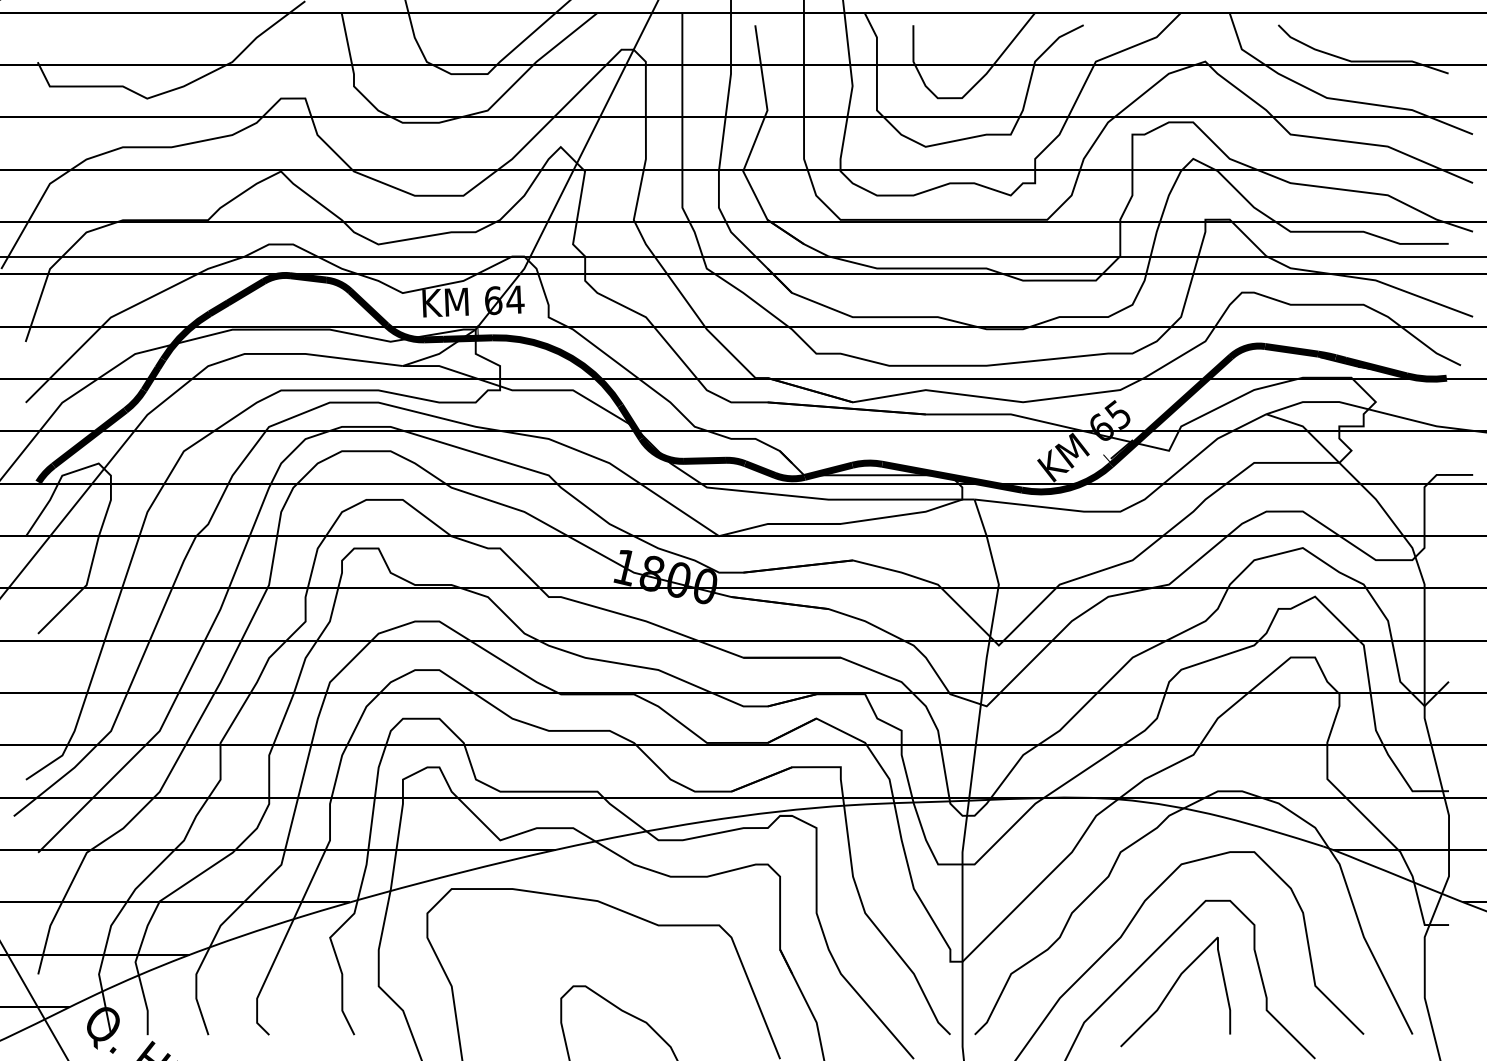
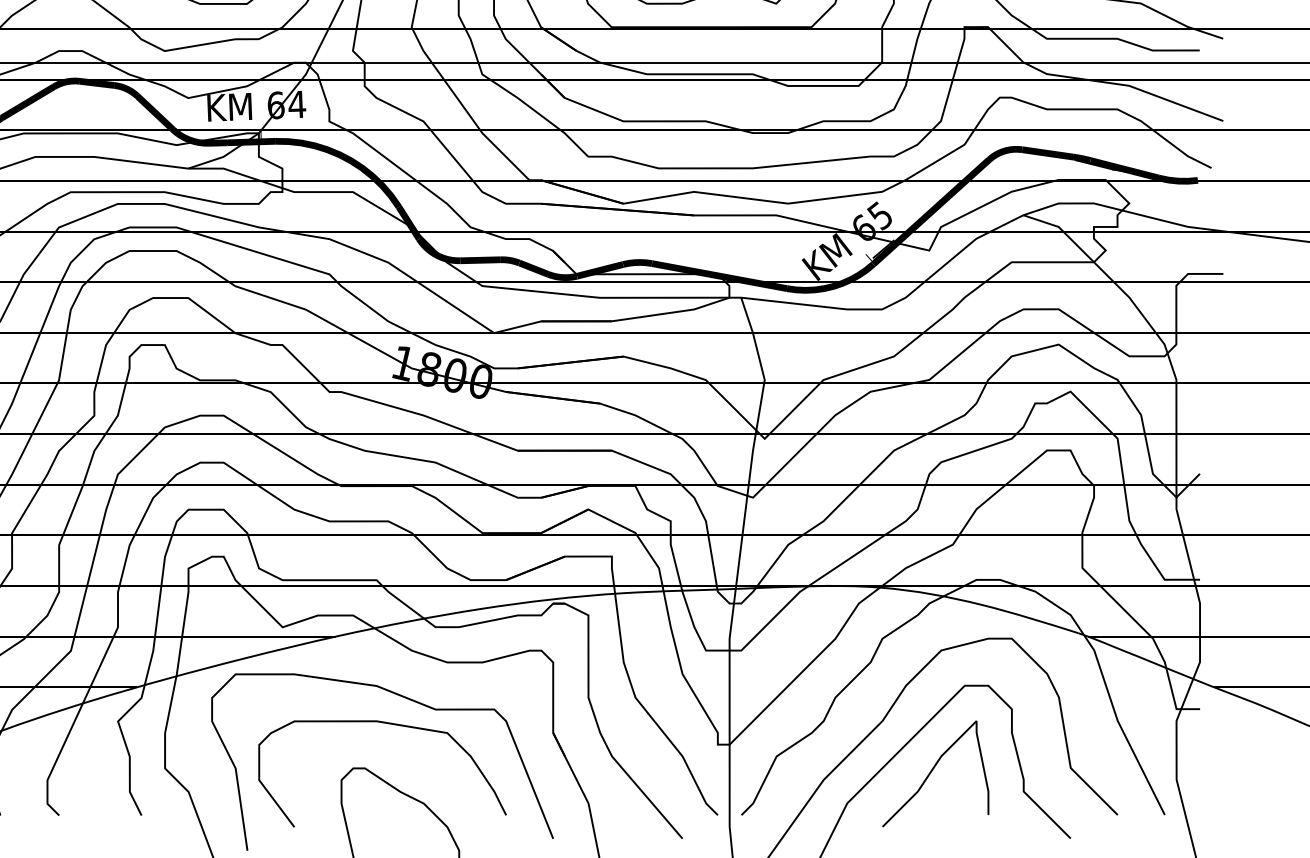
curve: (613, 941) -> (392, 725), added

